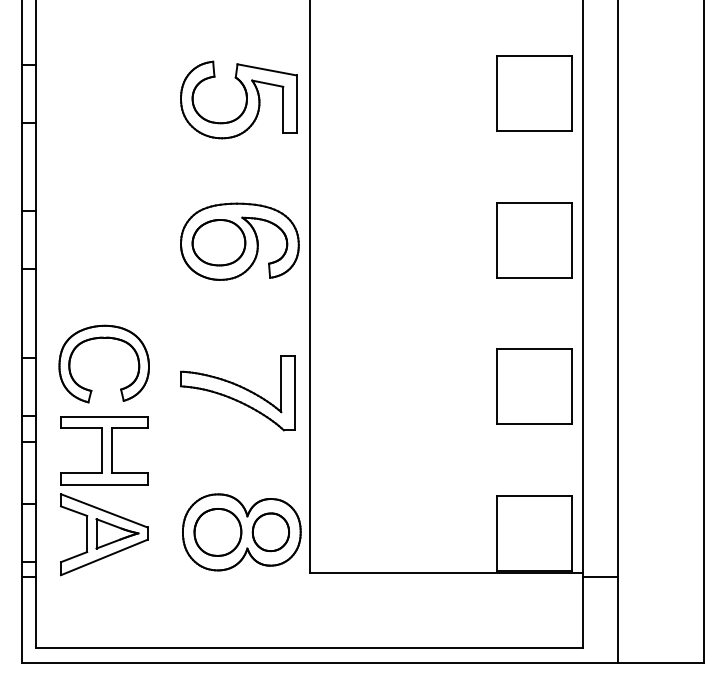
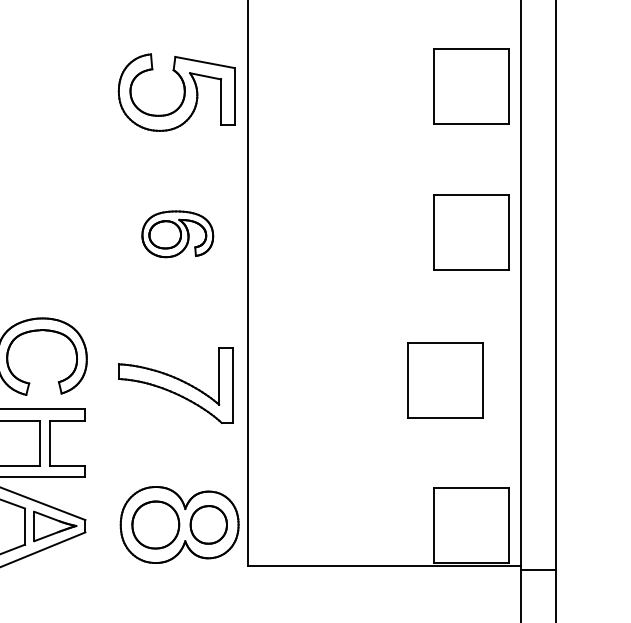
part: (239, 241) -> (177, 234), size x0.6
part: (534, 386) -> (446, 380), moved

